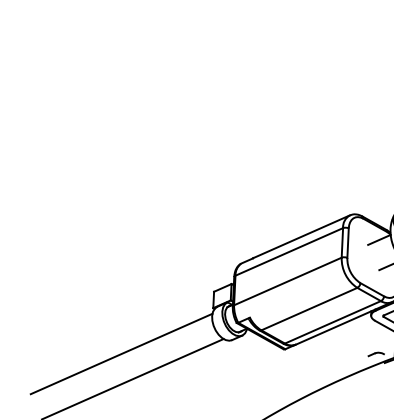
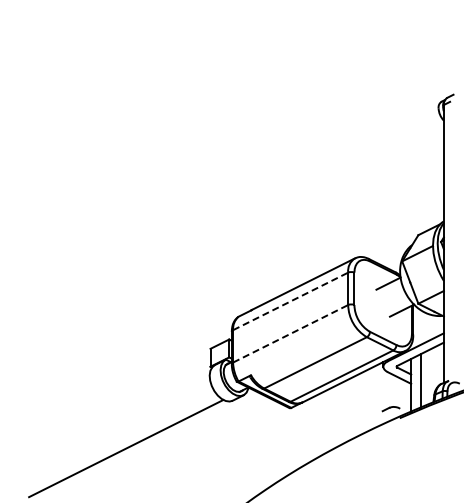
line: (290, 252) -> (291, 301), solid -> dashed
line: (288, 281) -> (291, 333), solid -> dashed
line: (121, 353) -> (112, 421), removed

